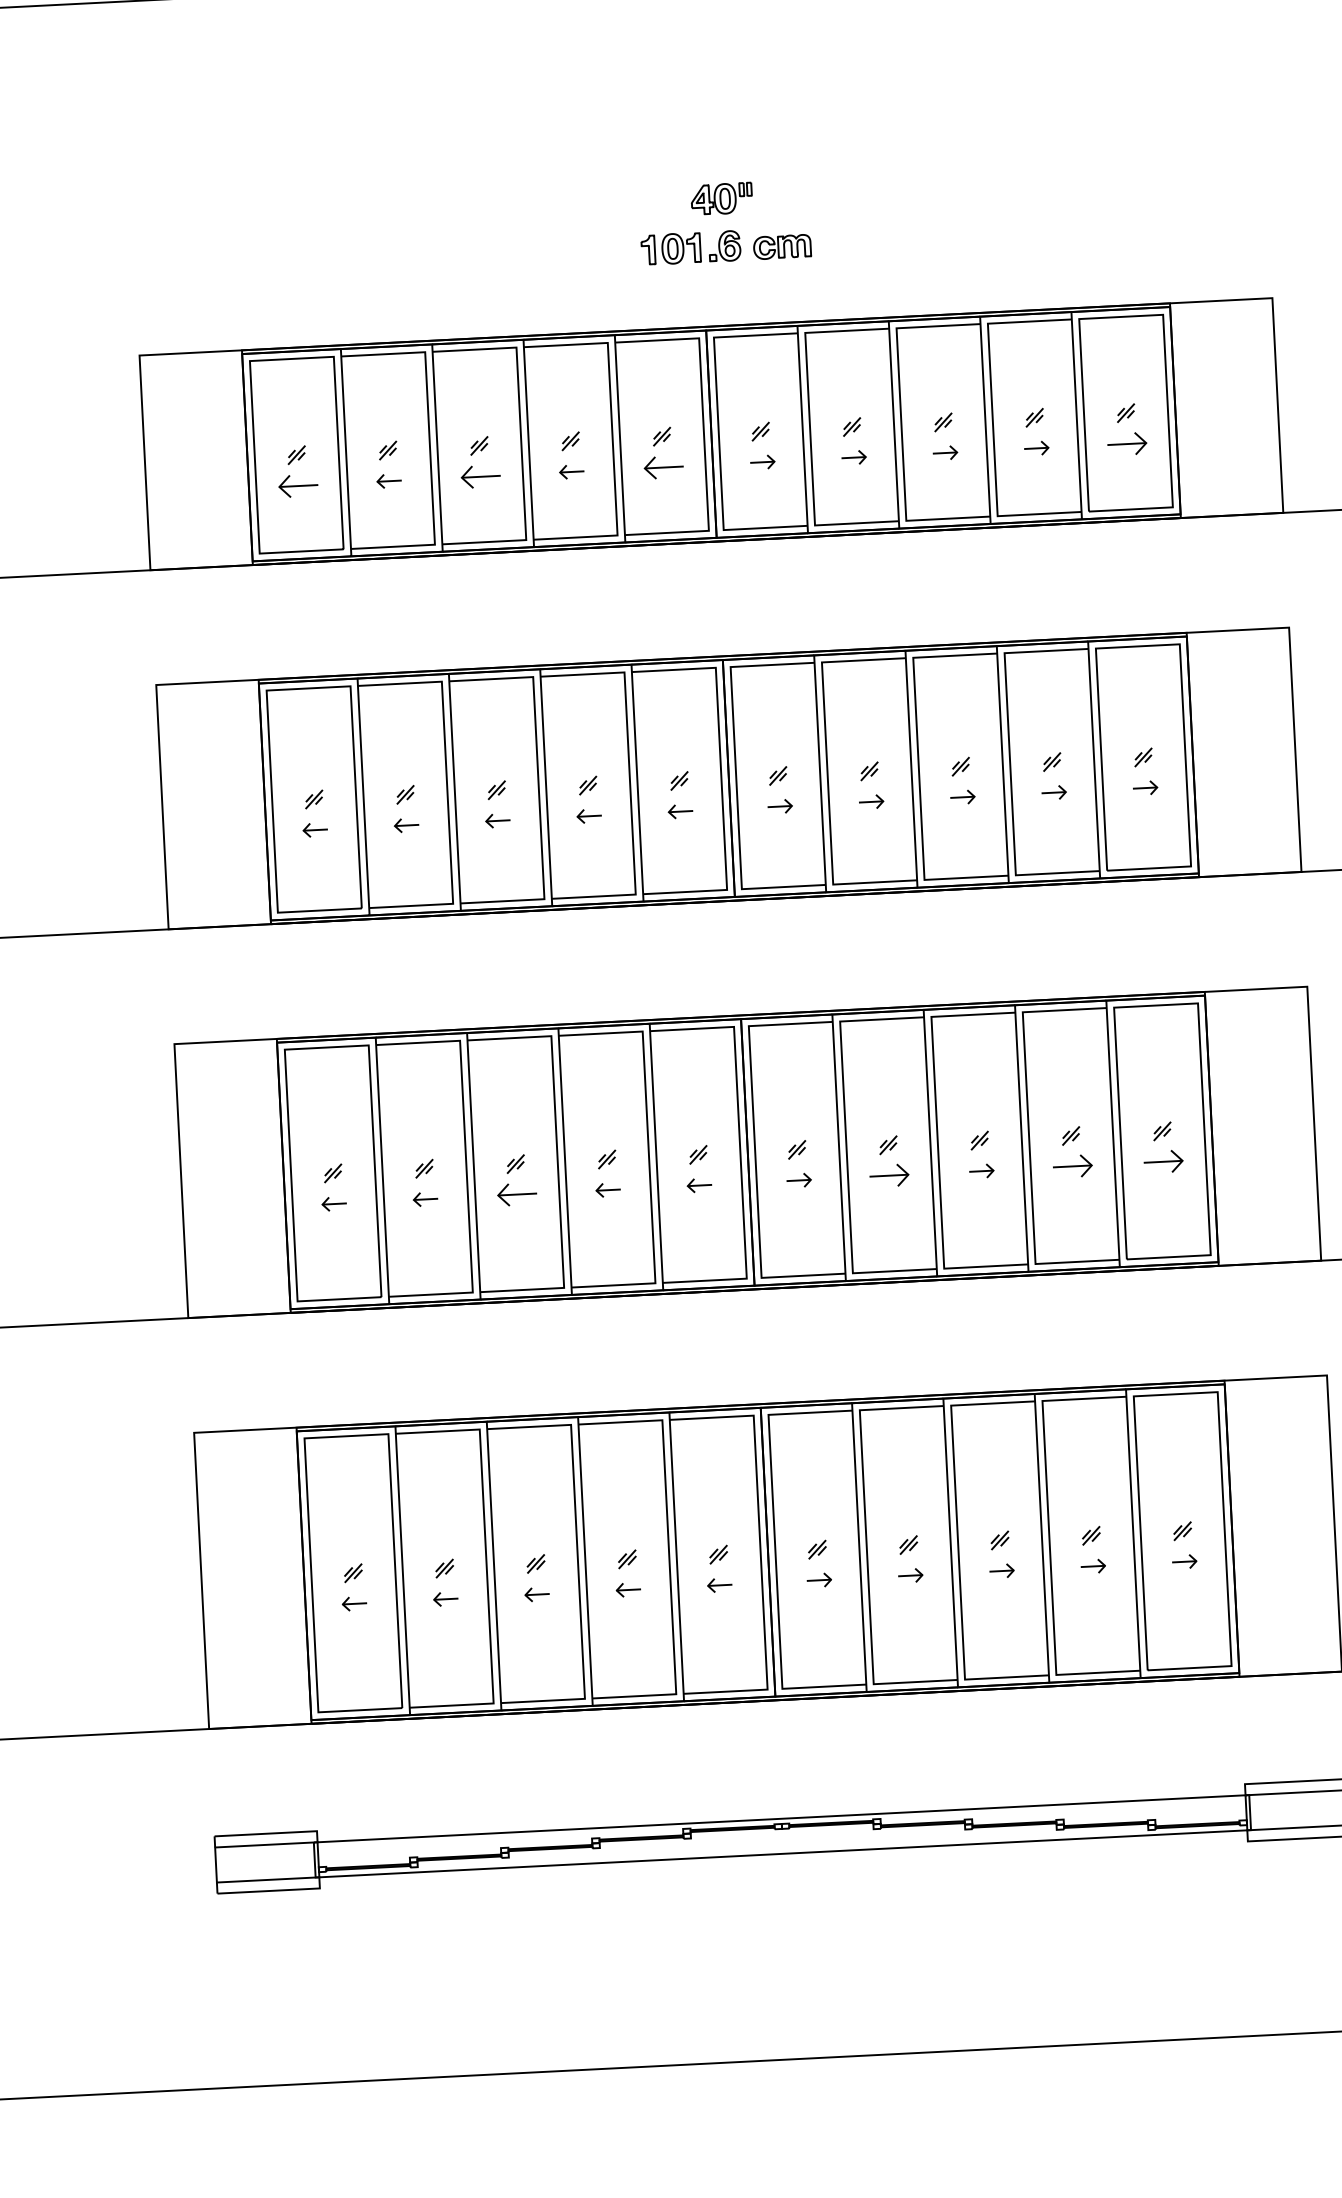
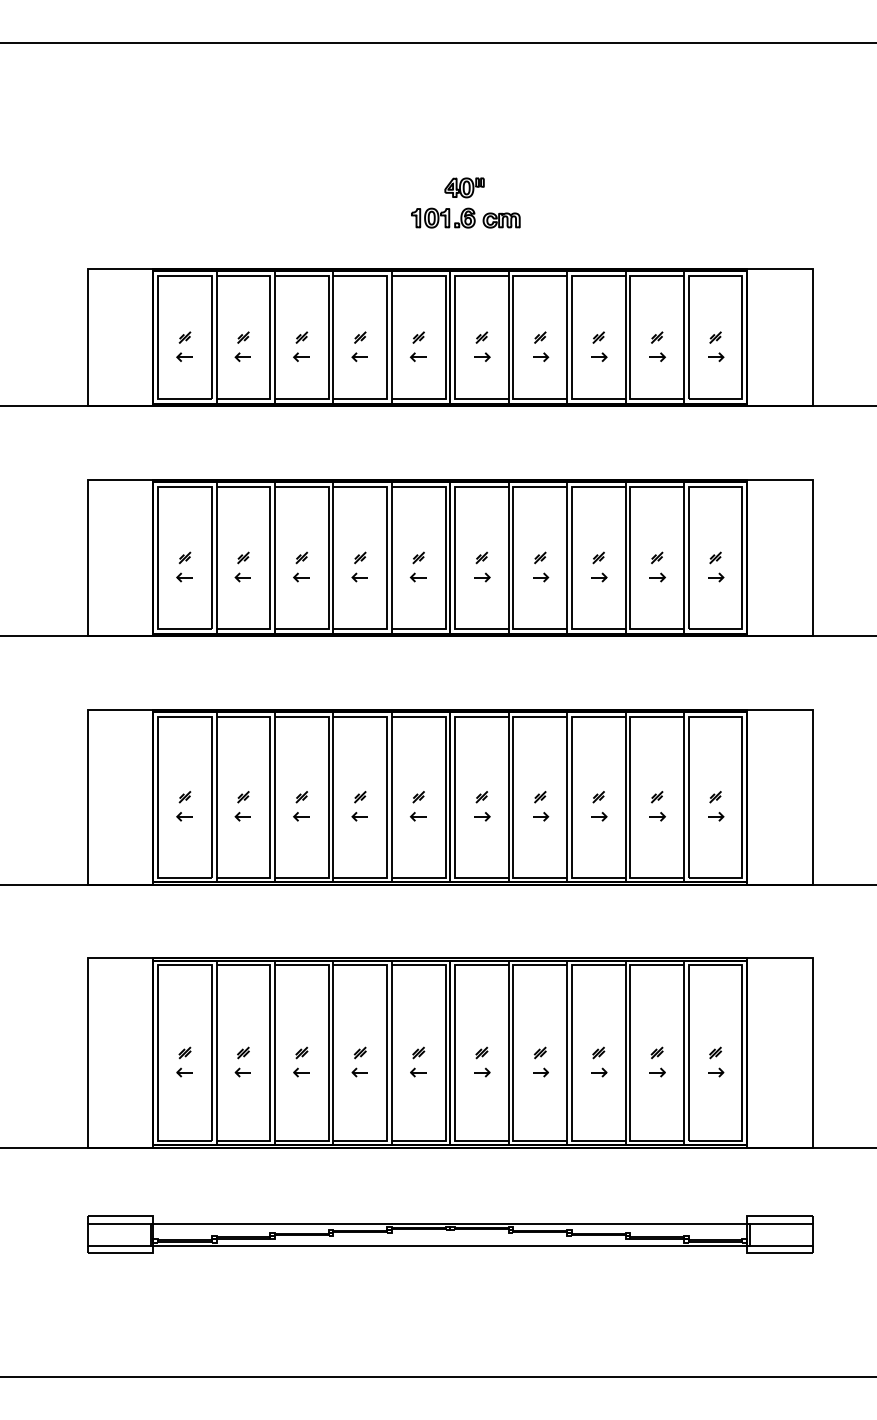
part: (1128, 442) -> (716, 356), size x0.62
part: (661, 466) -> (417, 356), size x0.62
part: (480, 475) -> (301, 356), size x0.62
part: (297, 484) -> (184, 356), size x0.62
part: (1165, 1161) -> (716, 816), size x0.62
part: (1073, 1166) -> (657, 816), size x0.62
part: (891, 1175) -> (541, 816), size x0.62
part: (516, 1194) -> (301, 816), size x0.62

